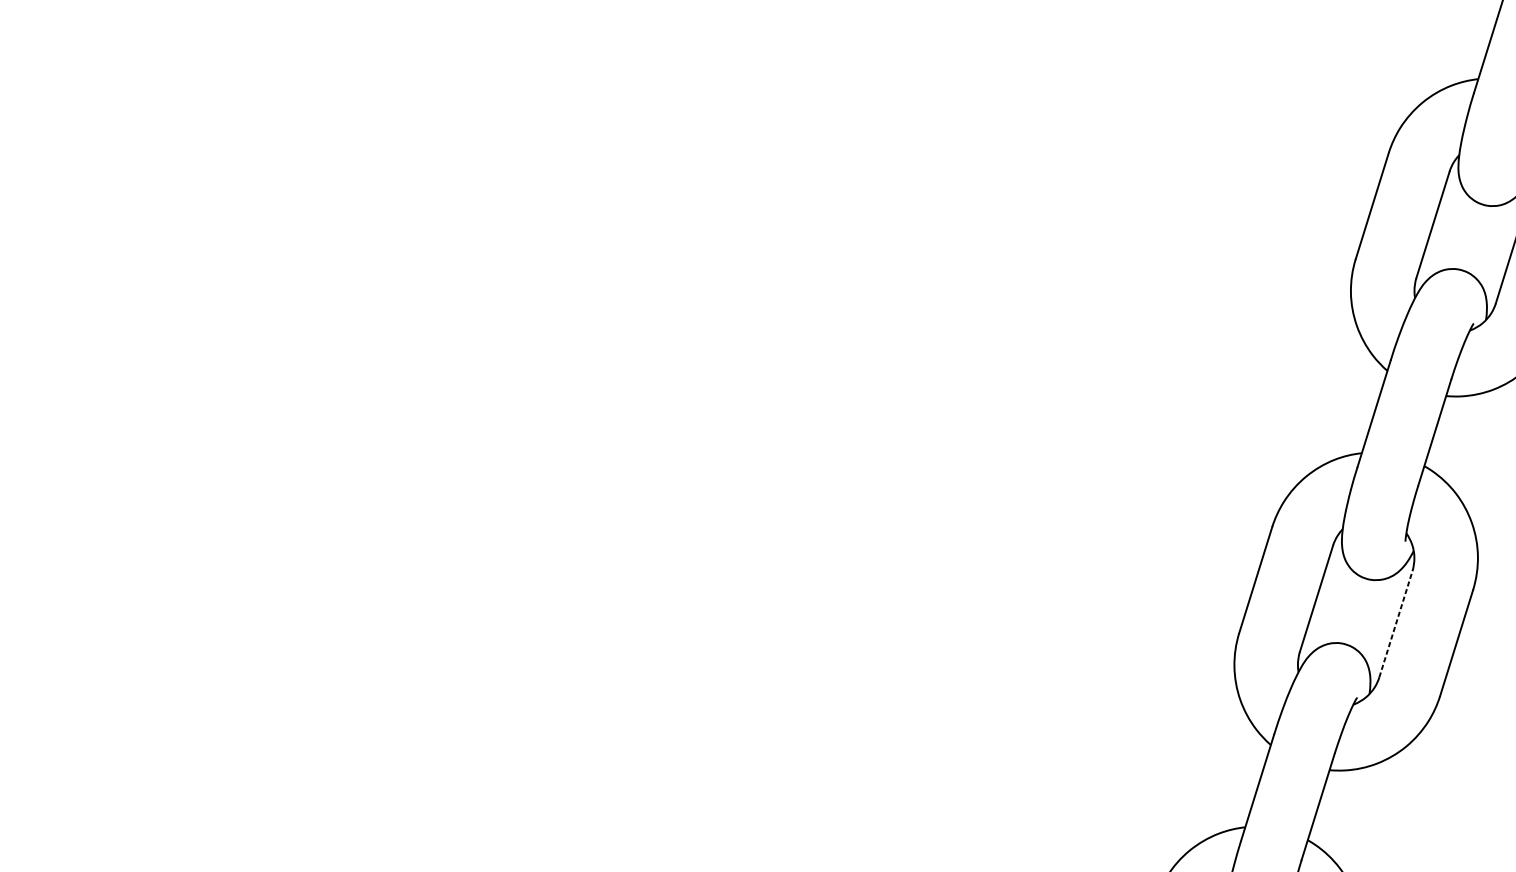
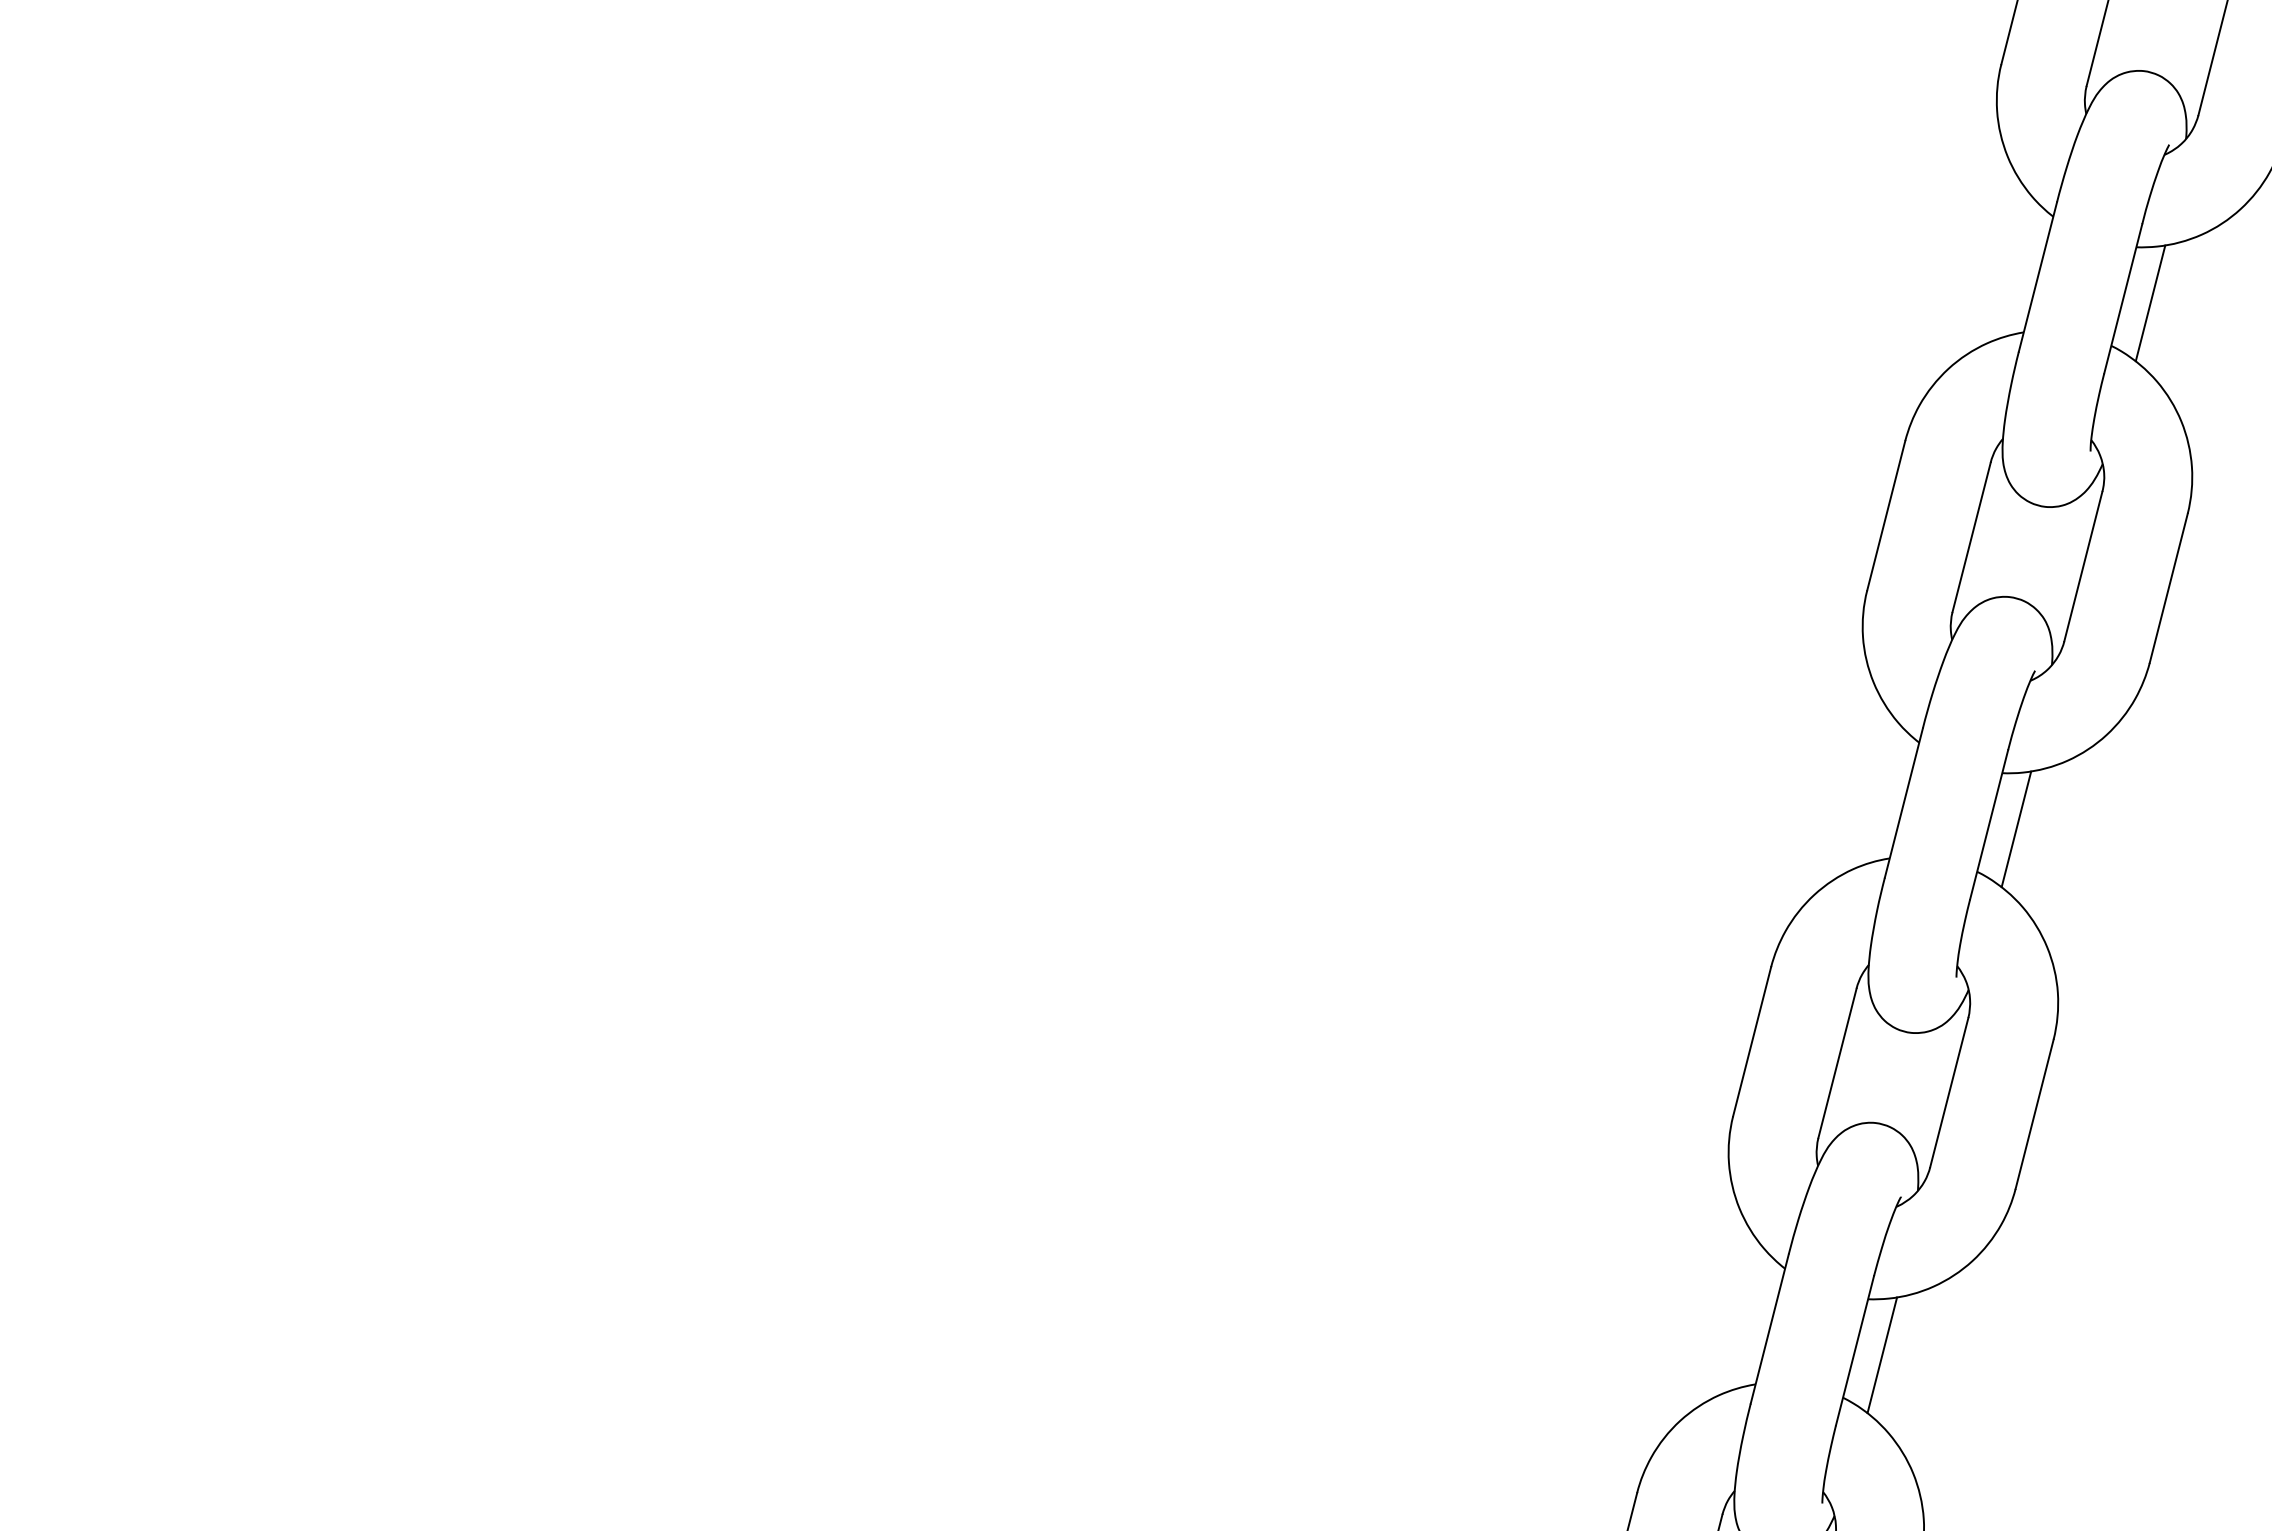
line: (1454, 437) -> (2016, 829), added
line: (1396, 624) -> (1949, 1092), dashed -> solid
line: (1337, 811) -> (1882, 1355), added

